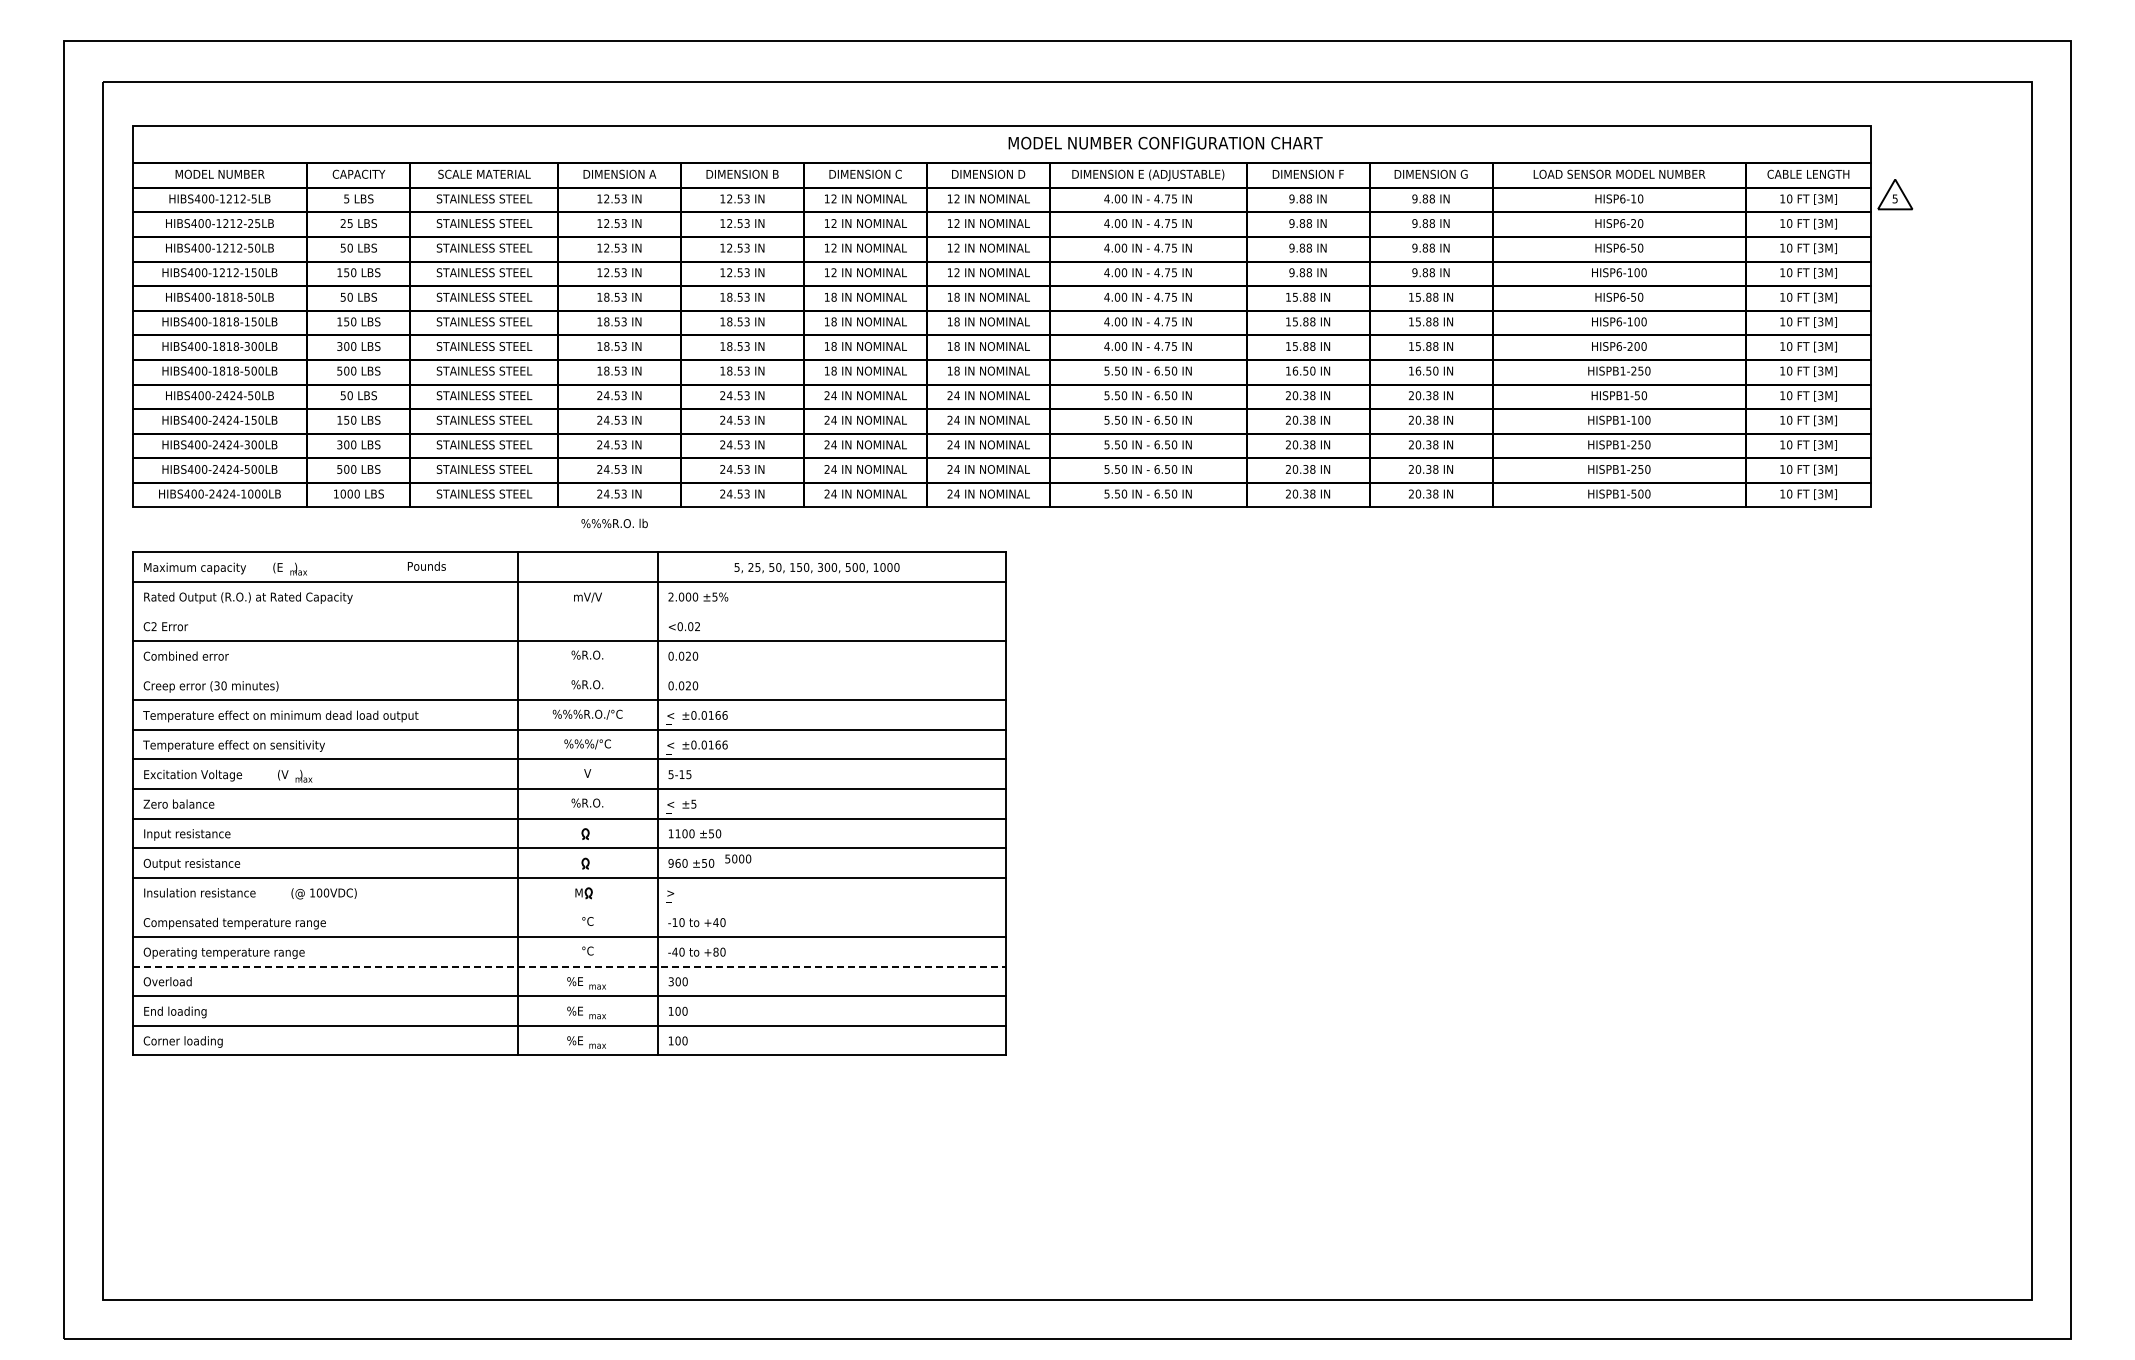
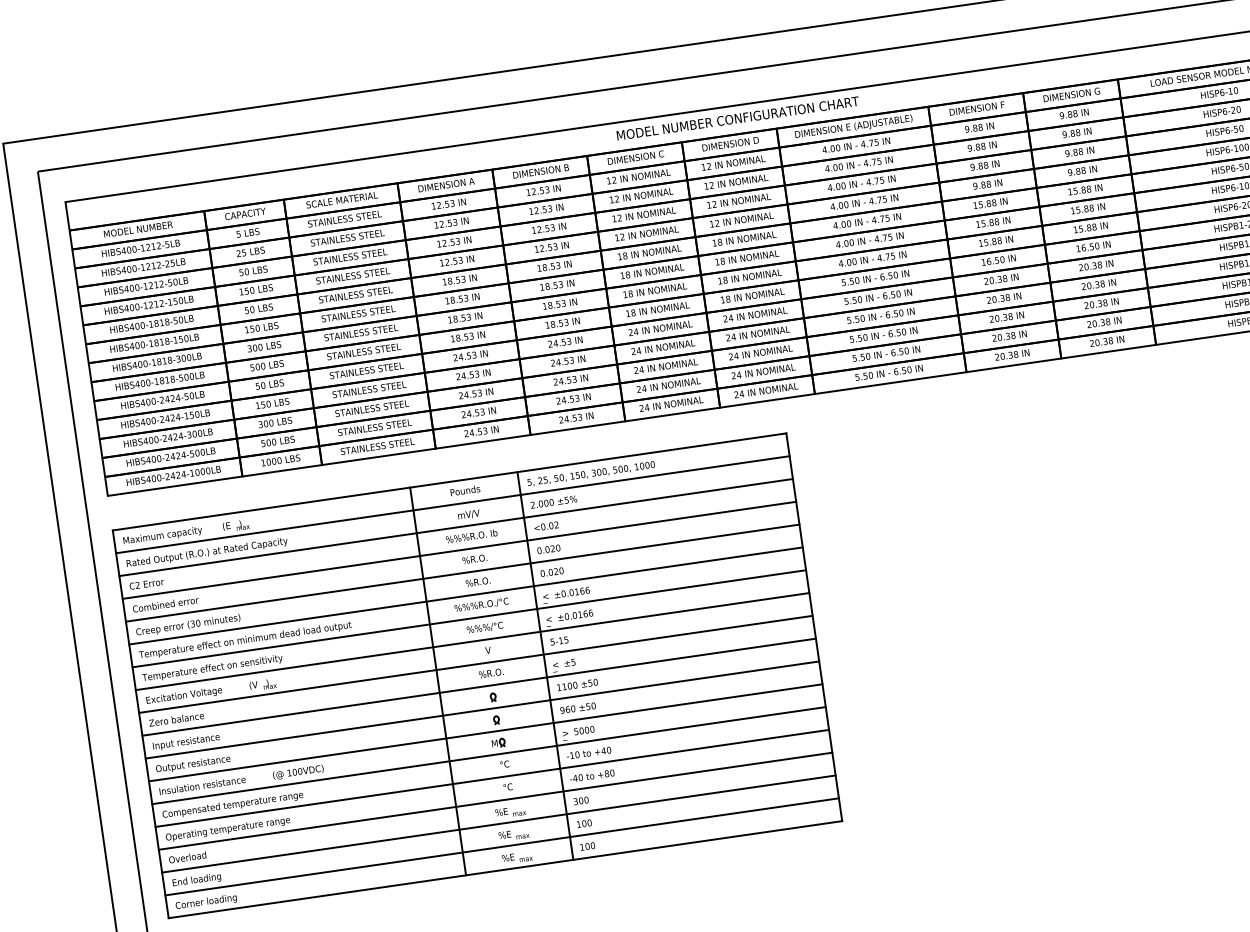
text: (1165, 142) -> (737, 117), moved
text: (614, 523) -> (471, 536), moved
text: (426, 565) -> (464, 490), moved
text: (816, 568) -> (590, 474), moved
line: (569, 611) -> (456, 527), added
line: (569, 670) -> (462, 573), added
text: (738, 858) -> (584, 730), moved
line: (569, 907) -> (489, 755), added
line: (569, 966) -> (495, 801), dashed -> solid

